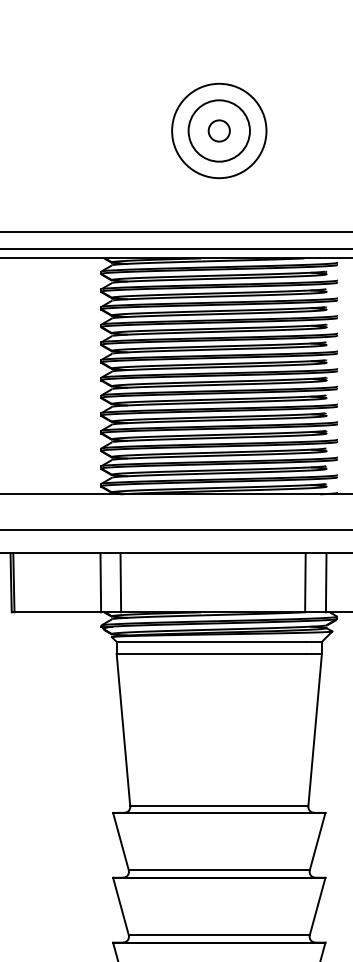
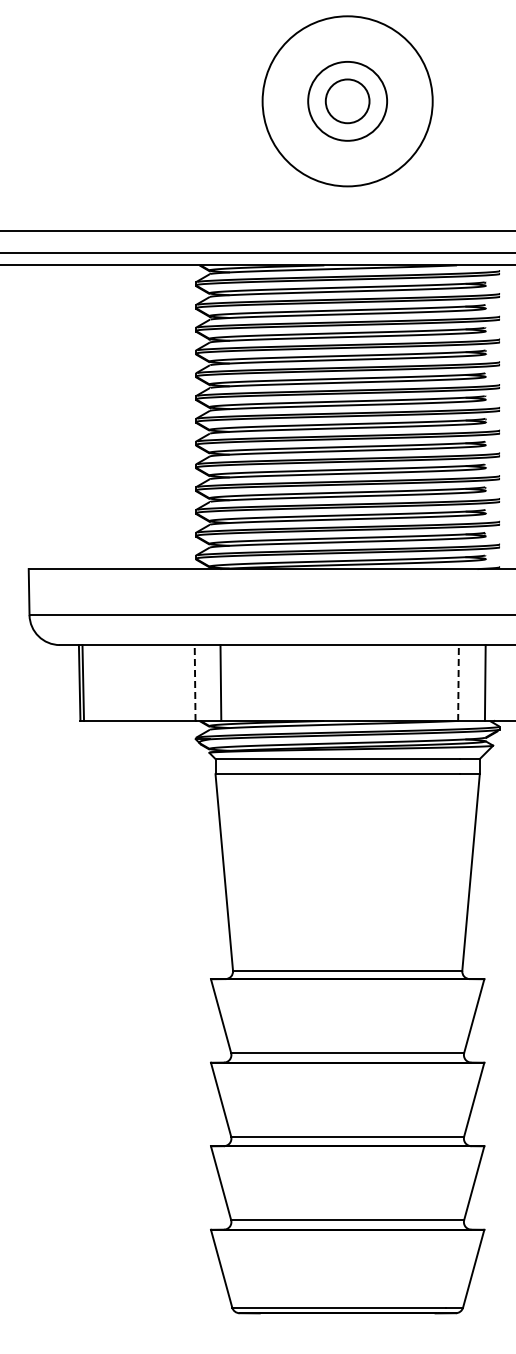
circle: (219, 131) -> (347, 101), size x1.4
circle: (219, 131) -> (347, 101), size x1.6
line: (101, 583) -> (195, 683), solid -> dashed
line: (305, 583) -> (458, 683), solid -> dashed

